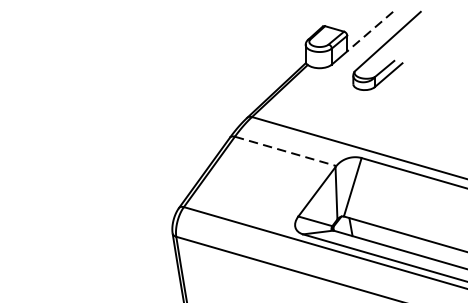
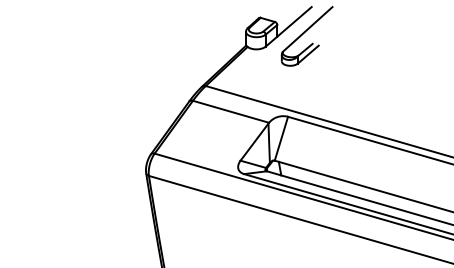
line: (370, 31) -> (294, 21), dashed -> solid
line: (286, 150) -> (231, 111), dashed -> solid

